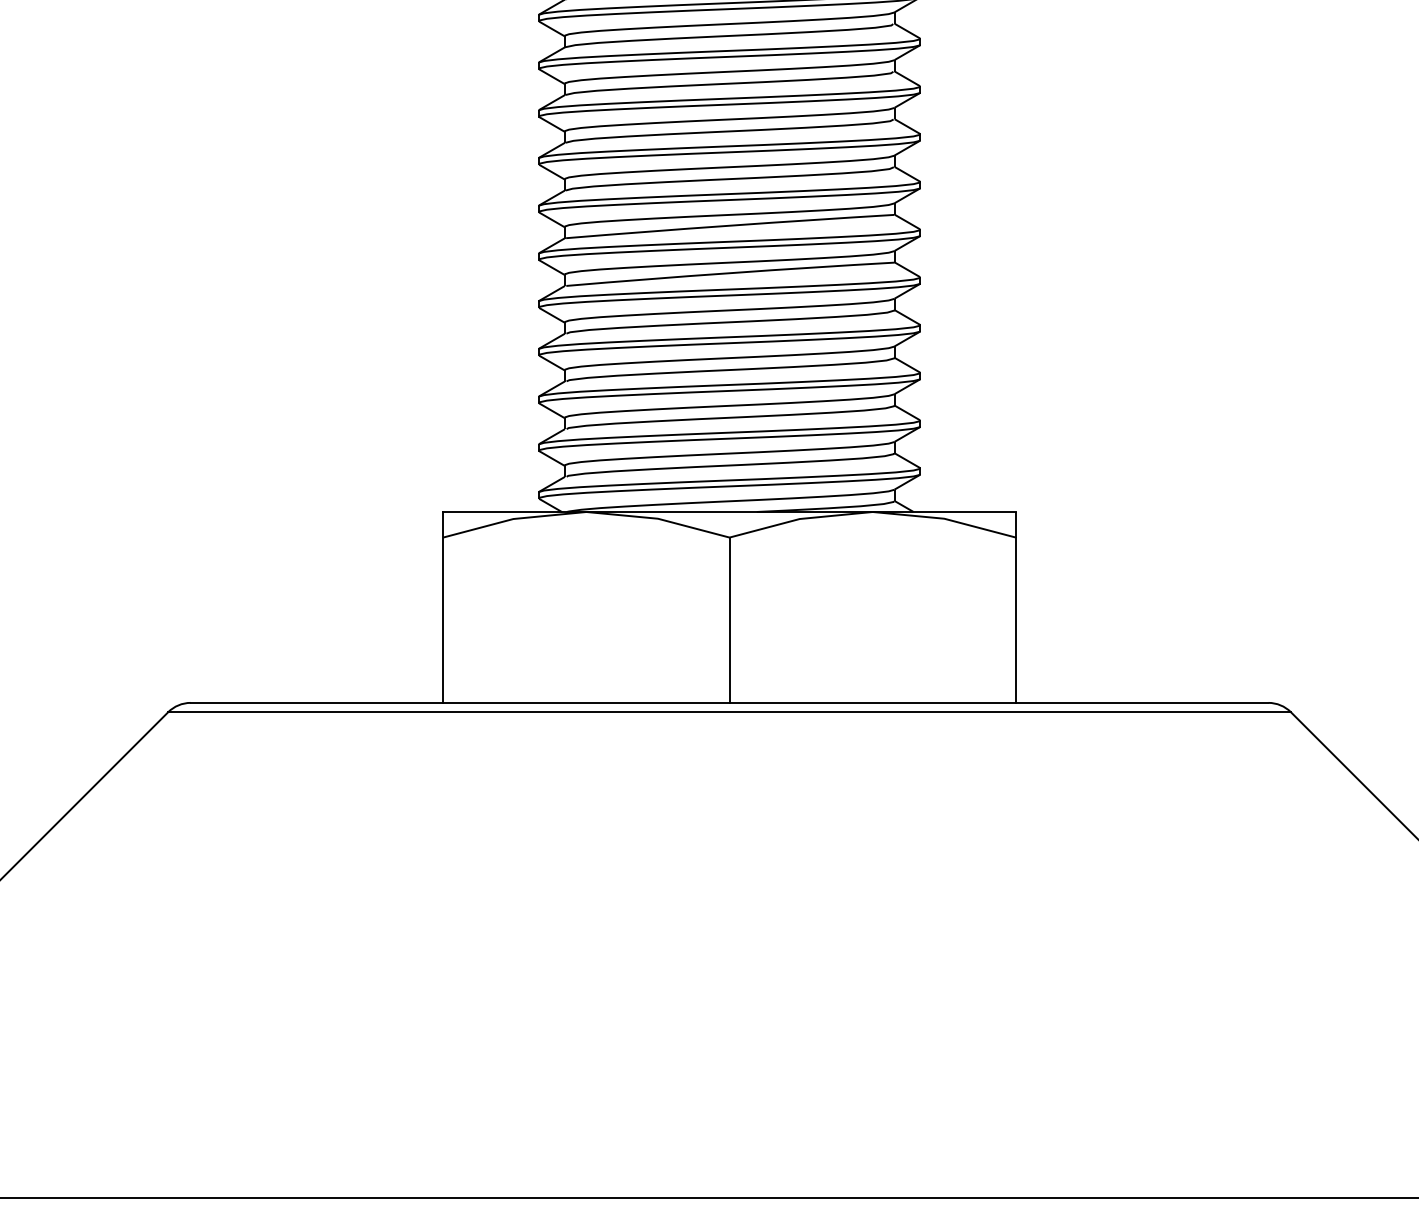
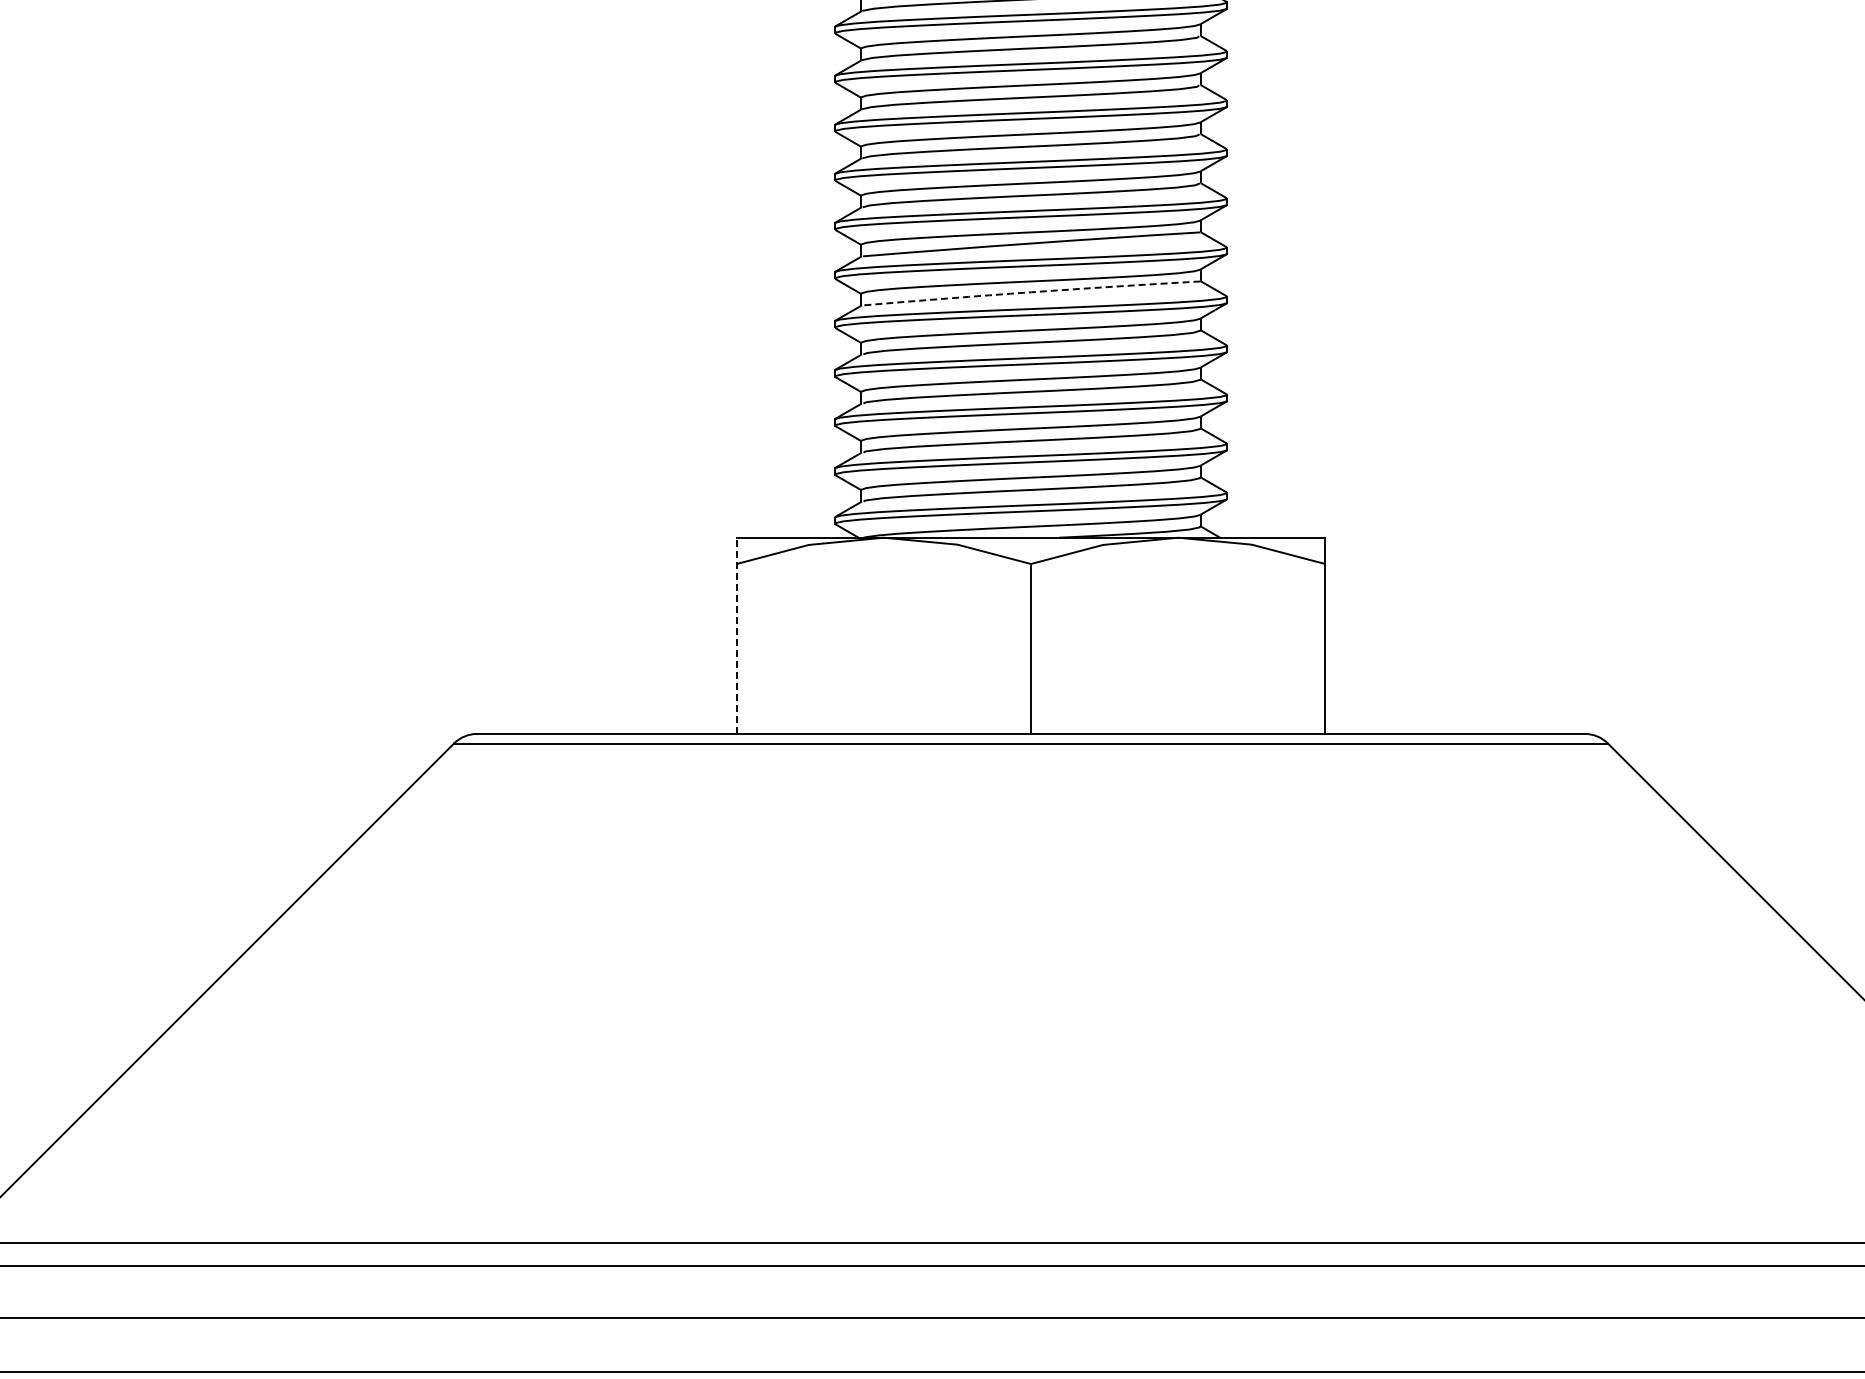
arc: (730, 273) -> (1031, 292), solid -> dashed
line: (443, 607) -> (736, 635), solid -> dashed

